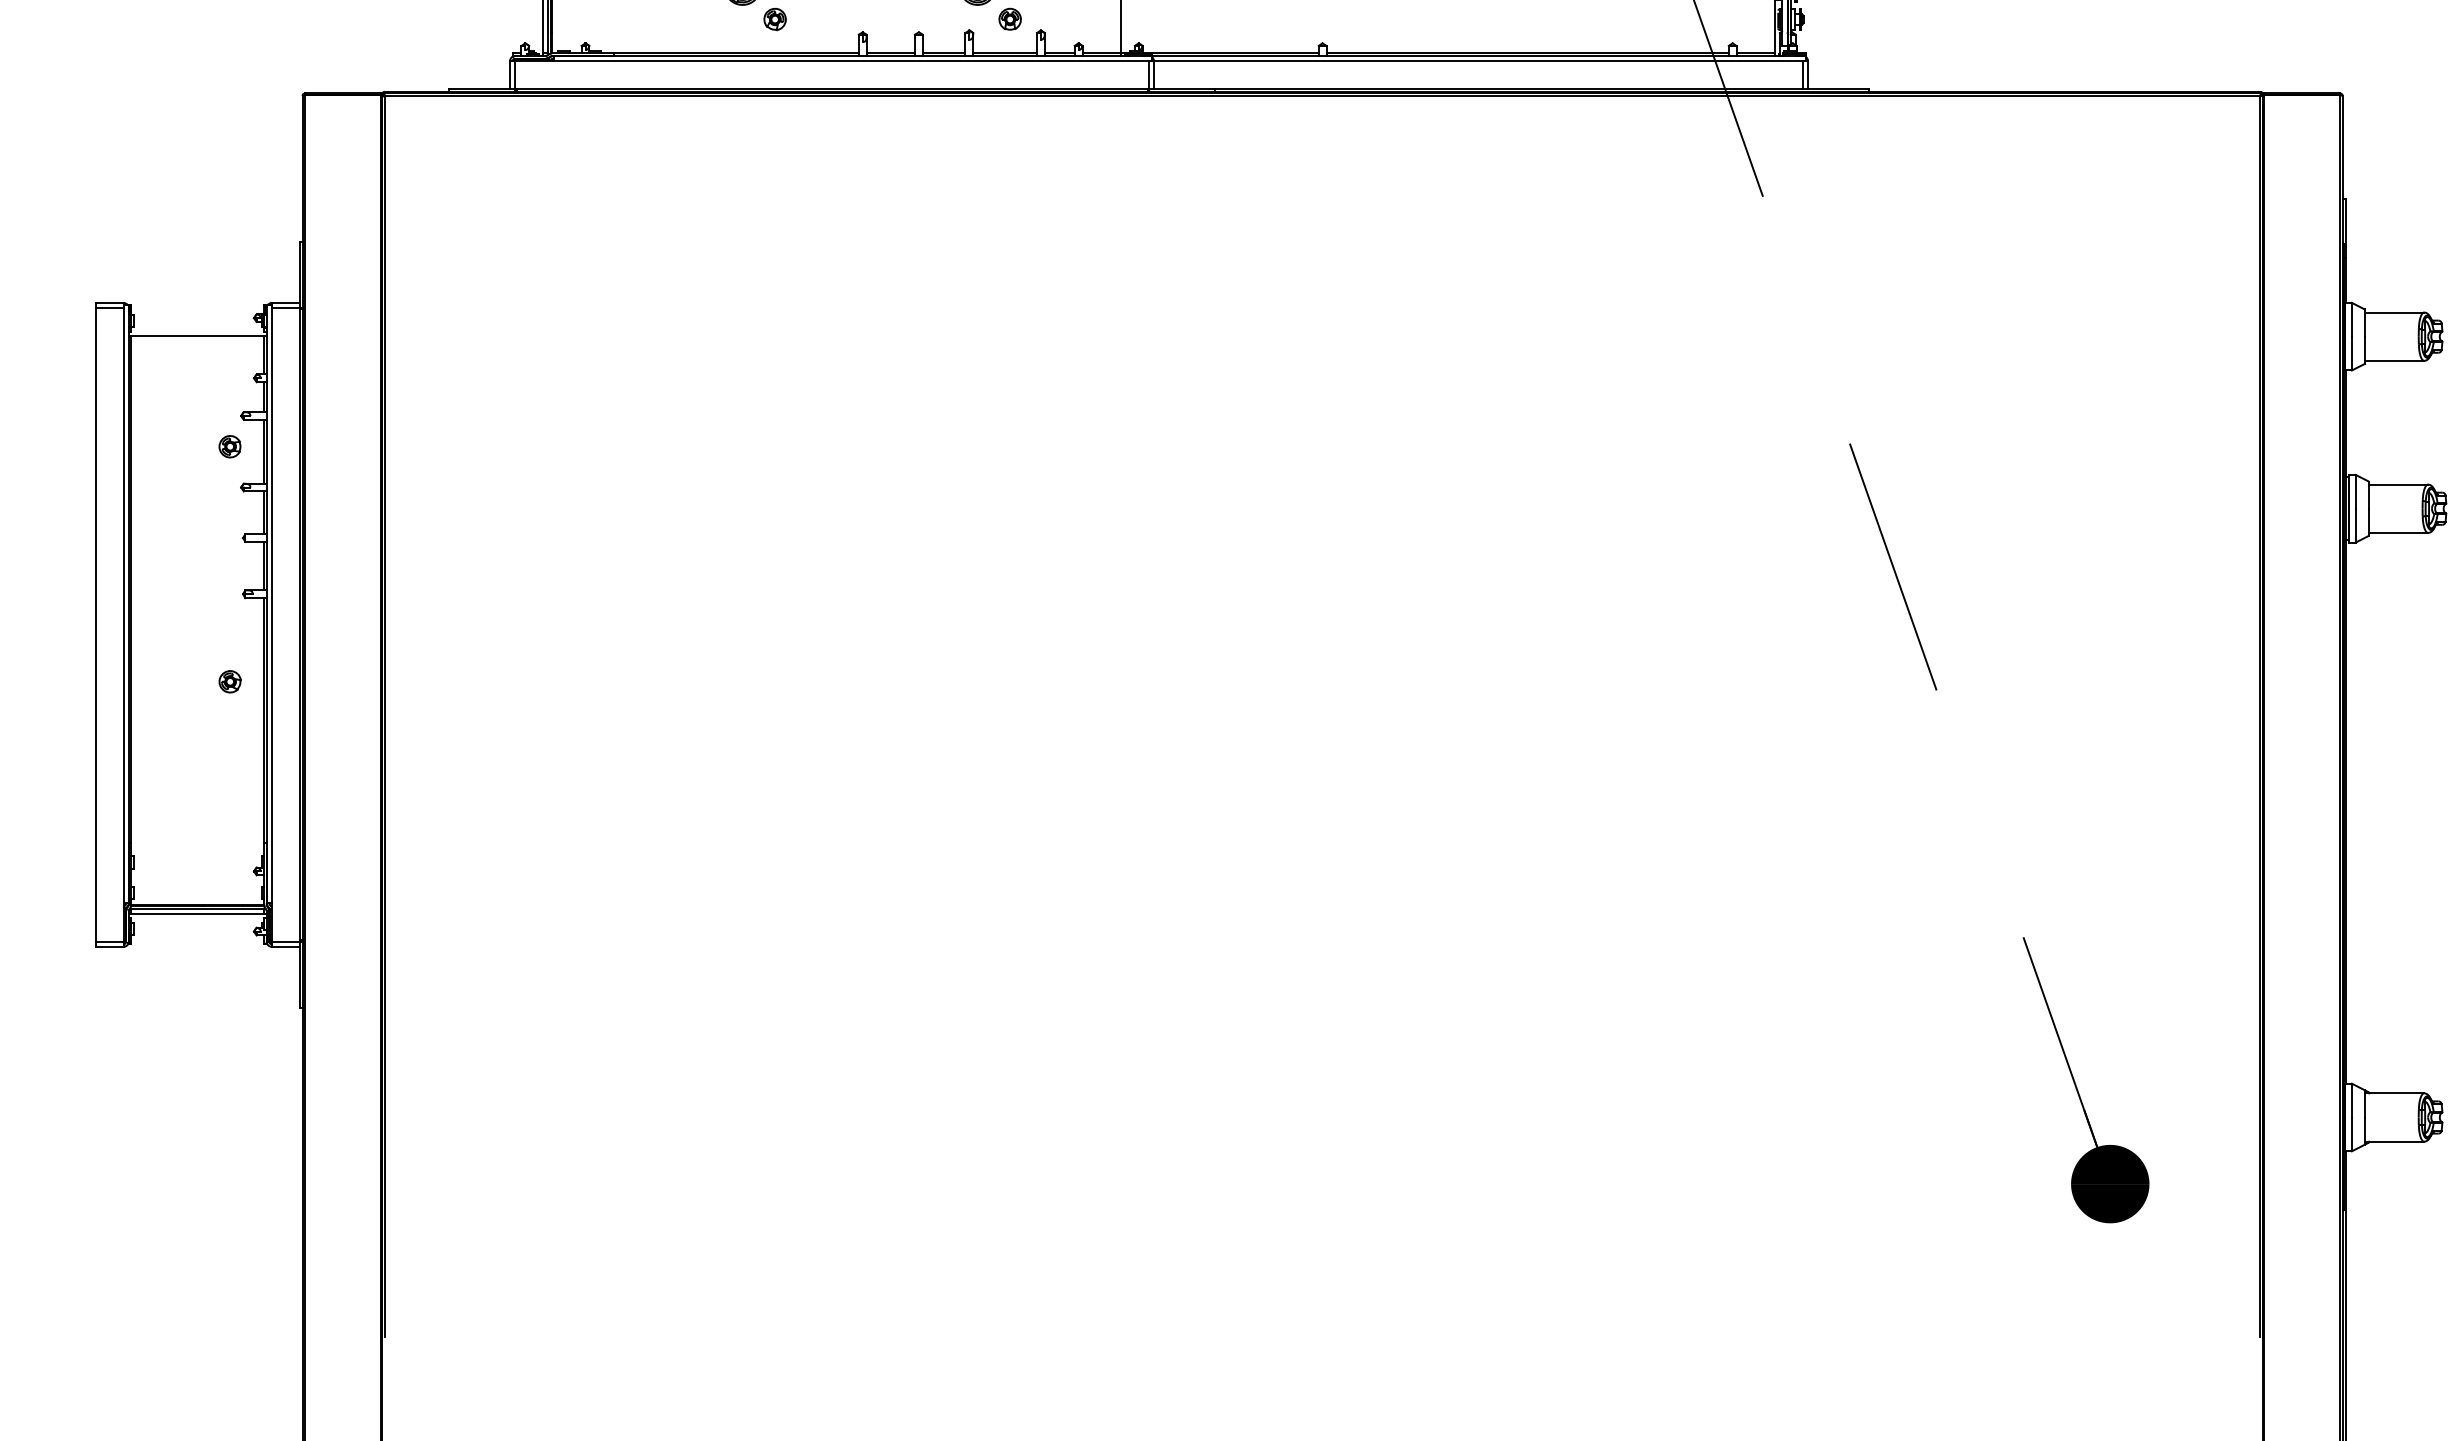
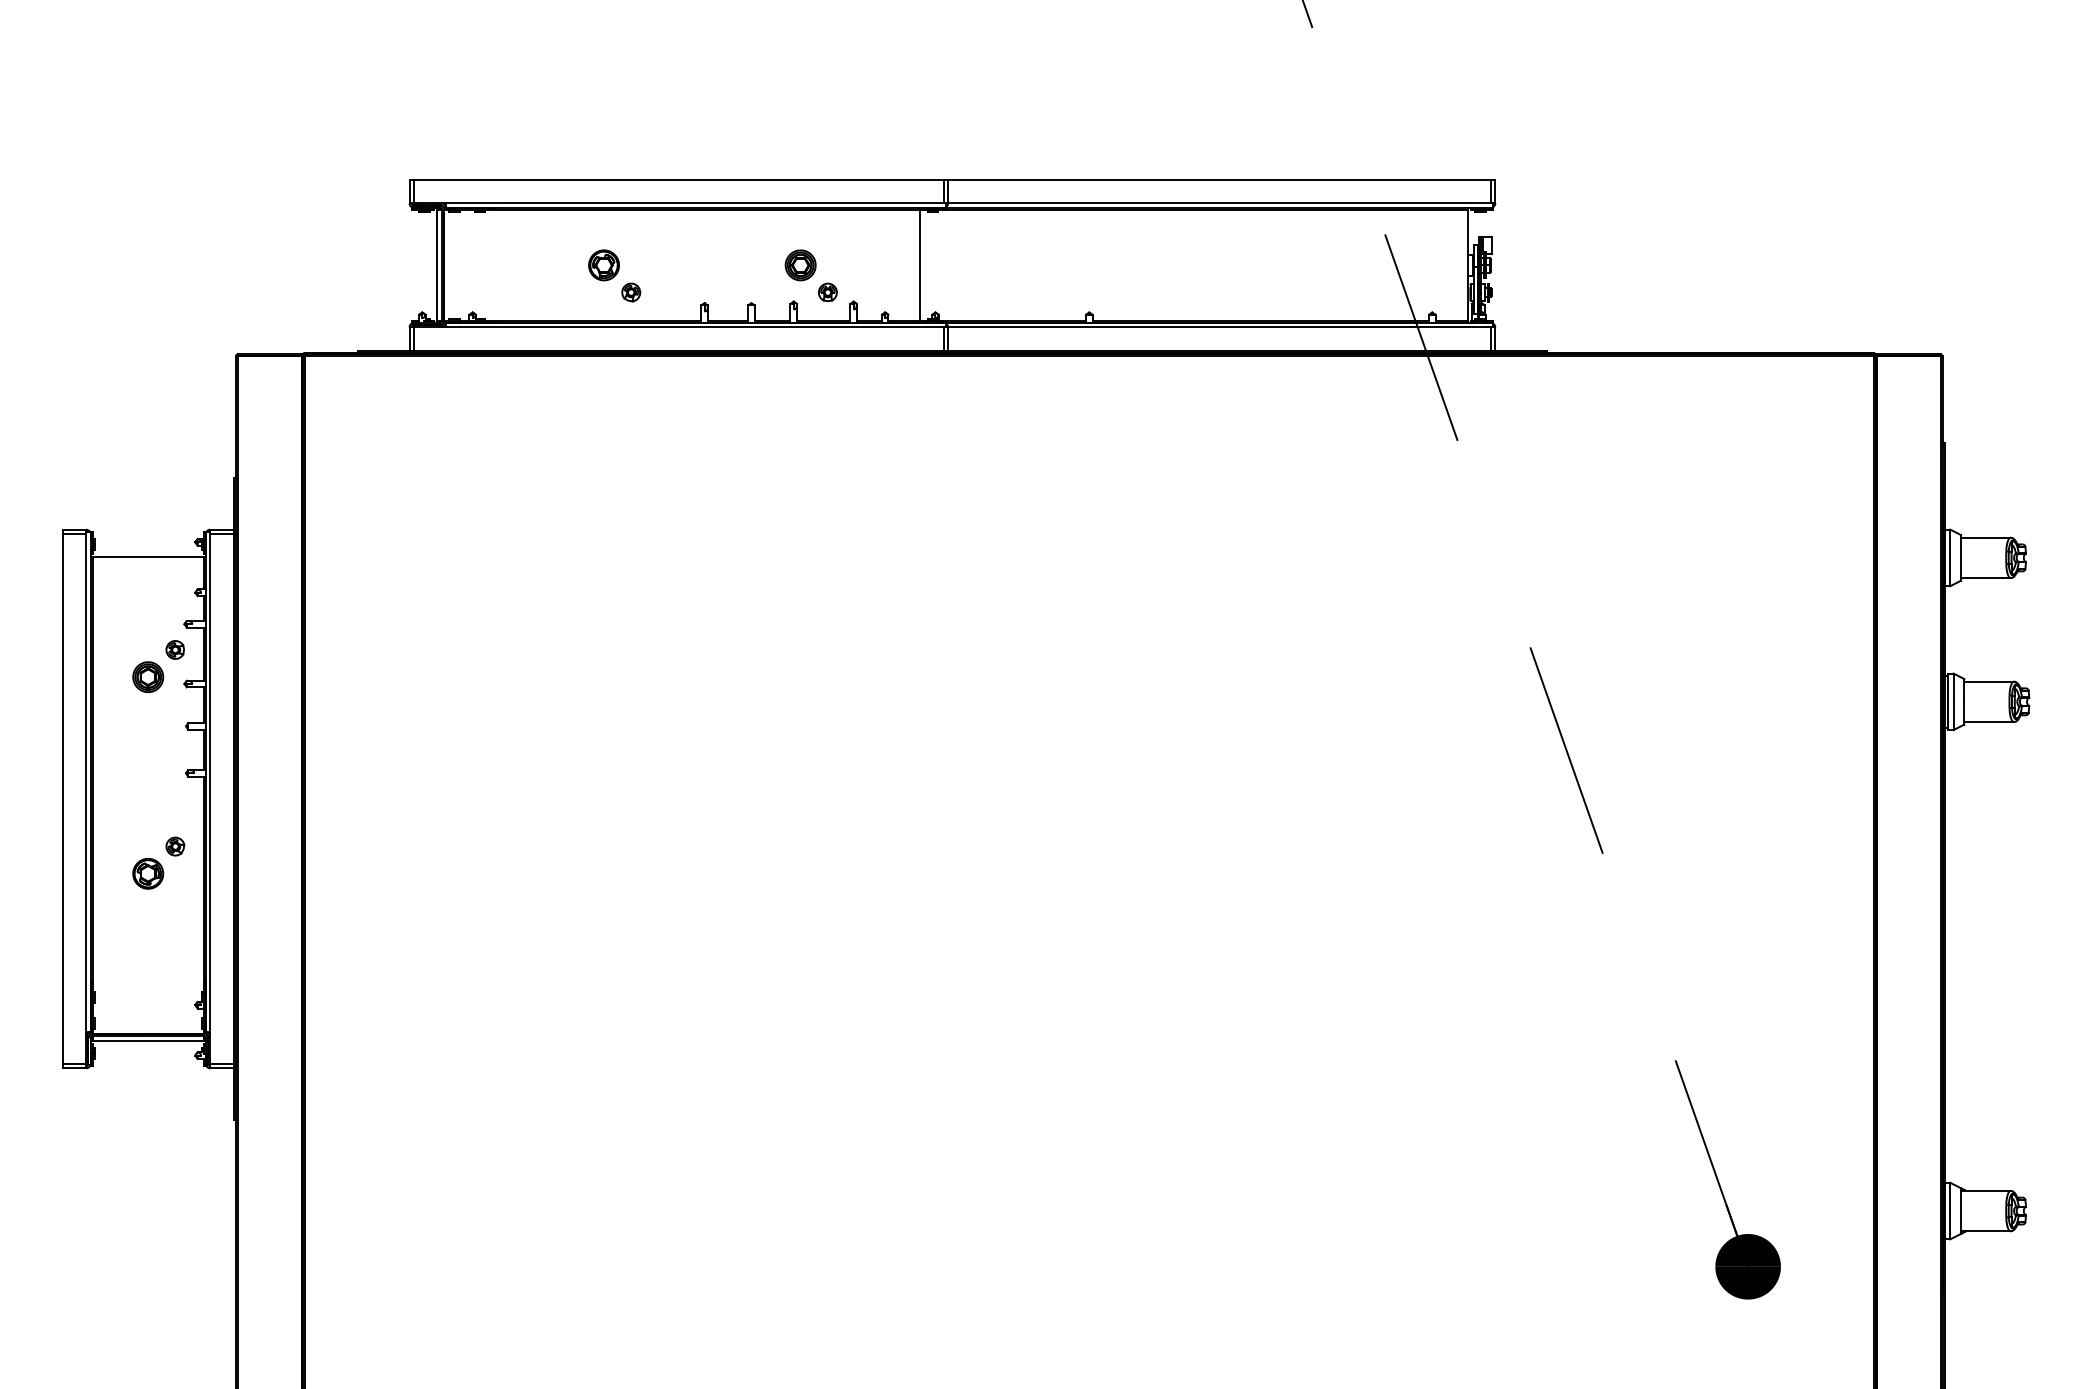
part: (198, 478) -> (148, 676), added
part: (198, 713) -> (148, 873), added

